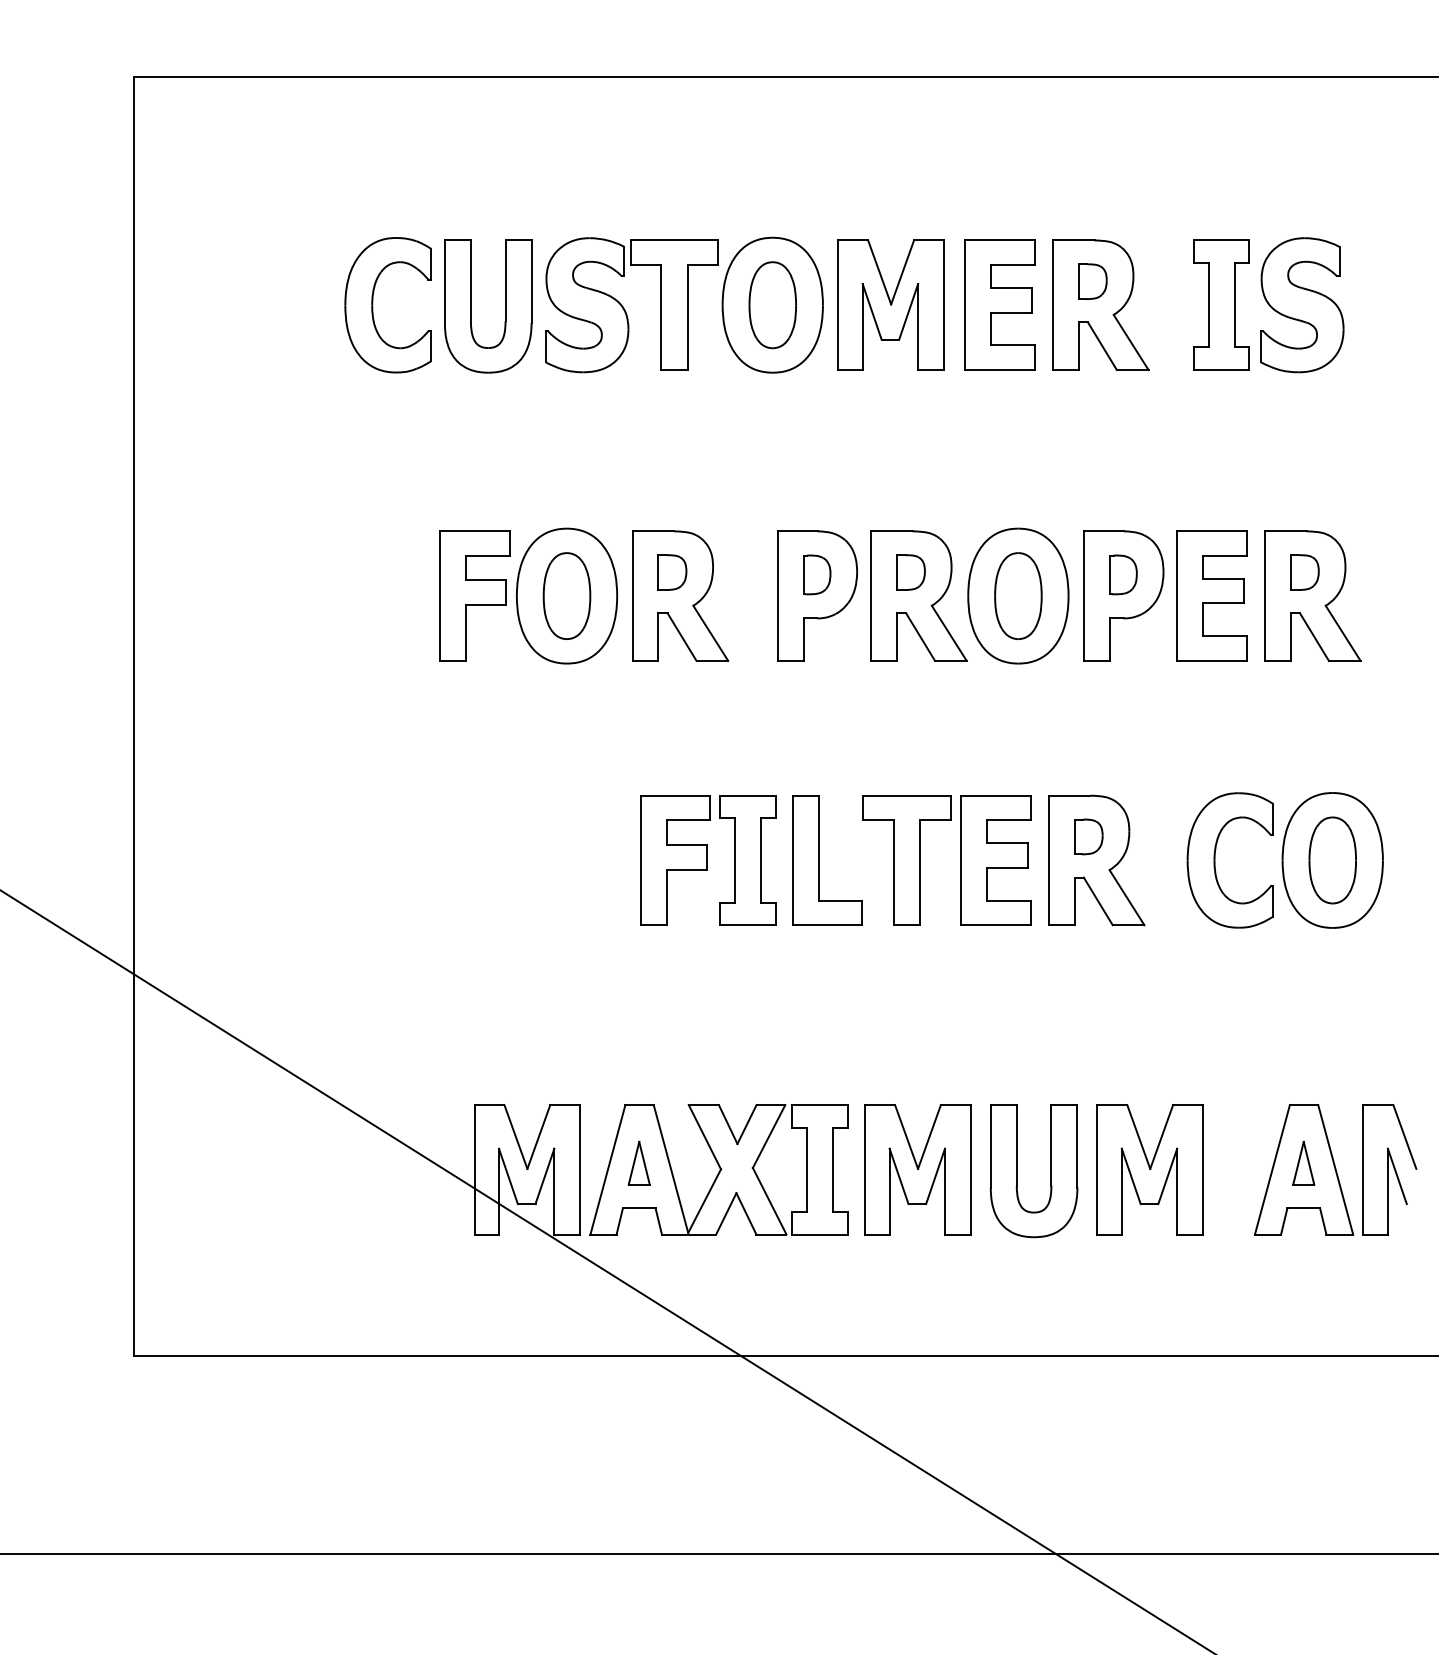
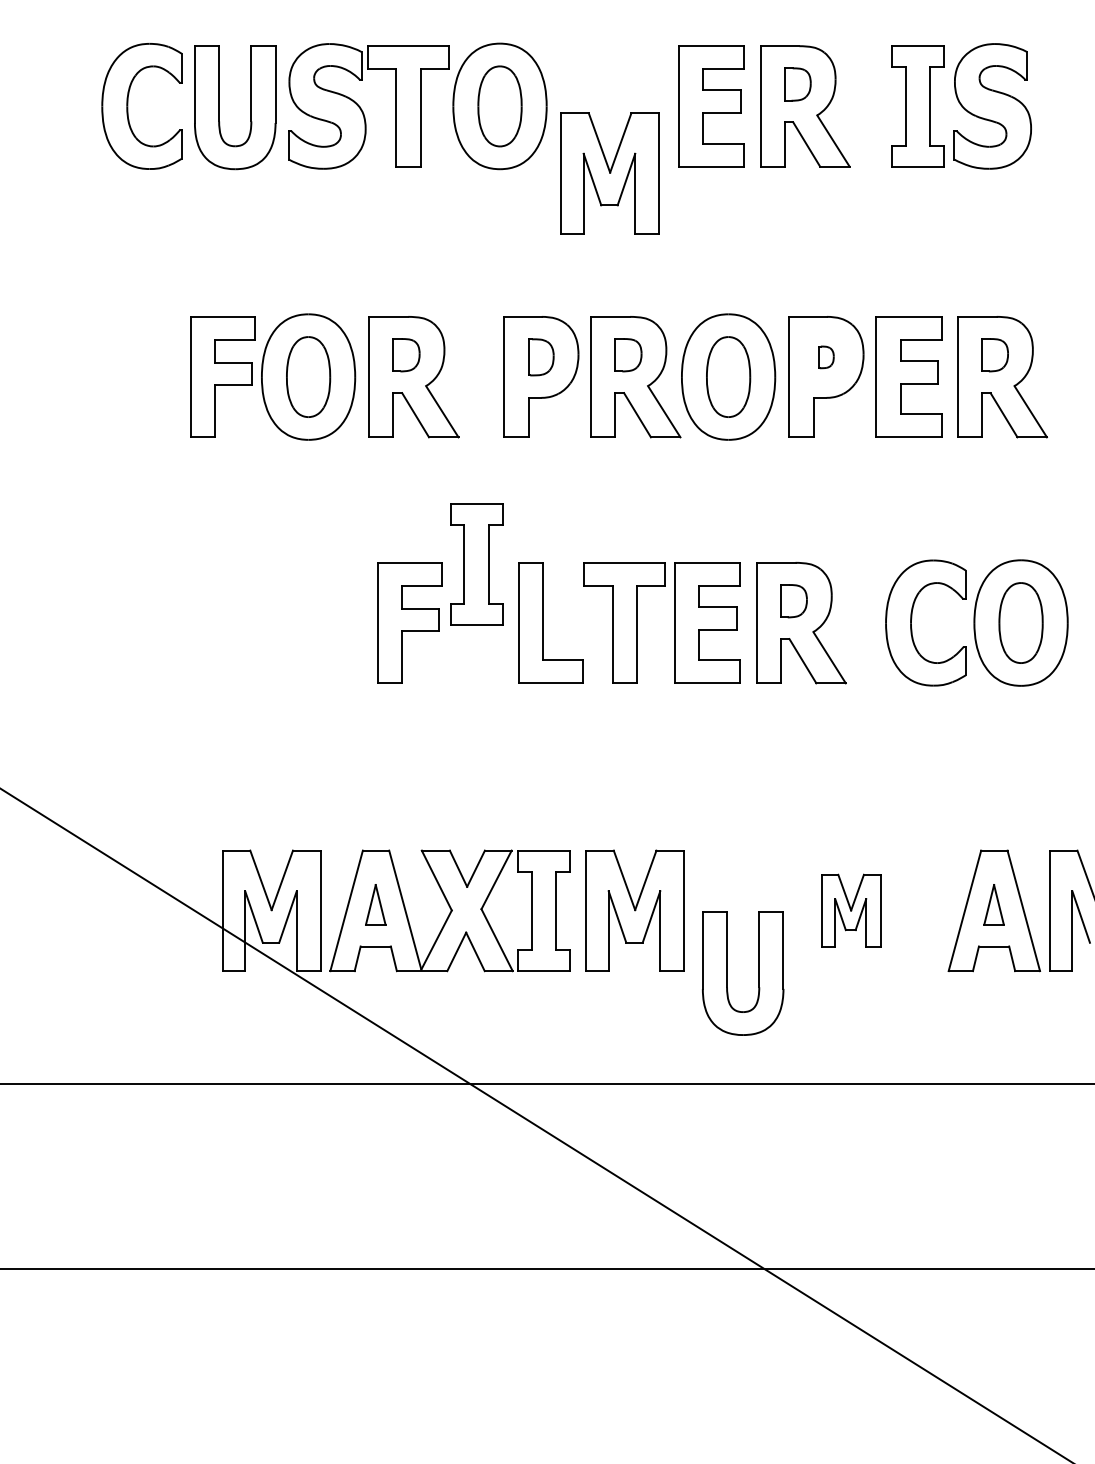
part: (890, 304) -> (609, 172), moved
part: (1123, 574) -> (826, 356), size x0.6
part: (747, 860) -> (476, 564), moved
part: (1149, 1169) -> (850, 910), size x0.6
part: (1017, 1171) -> (727, 973), moved

